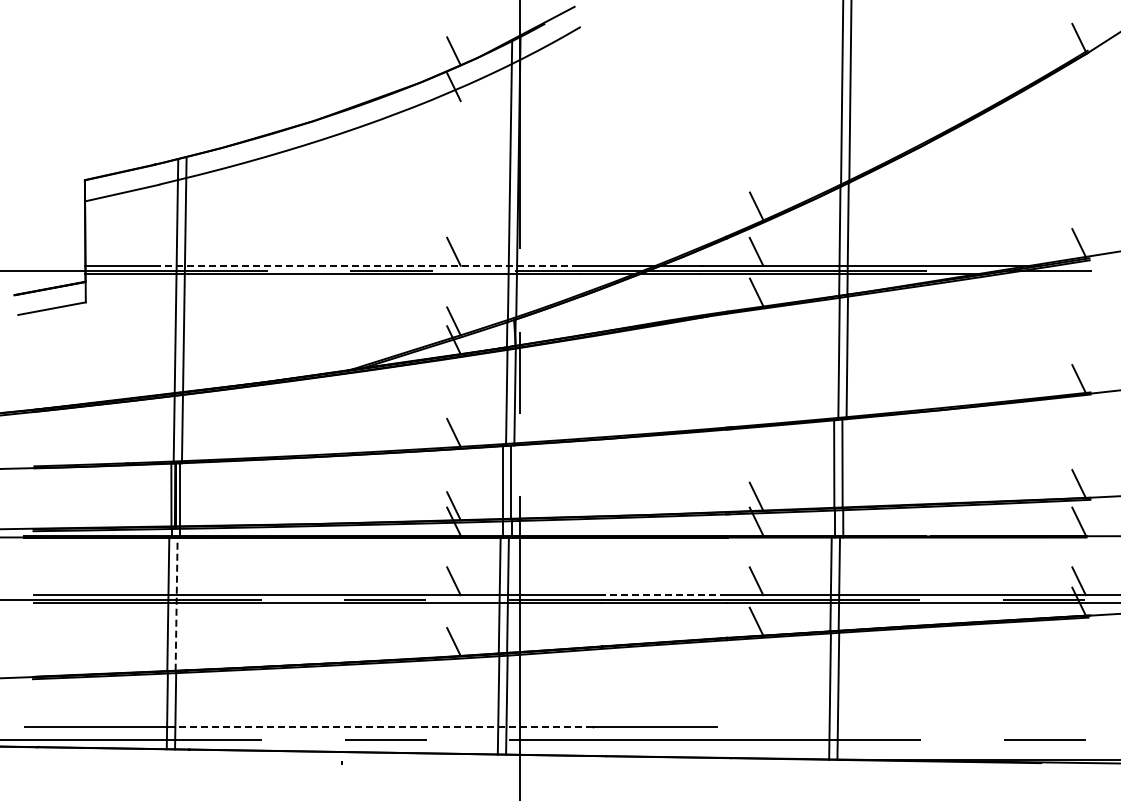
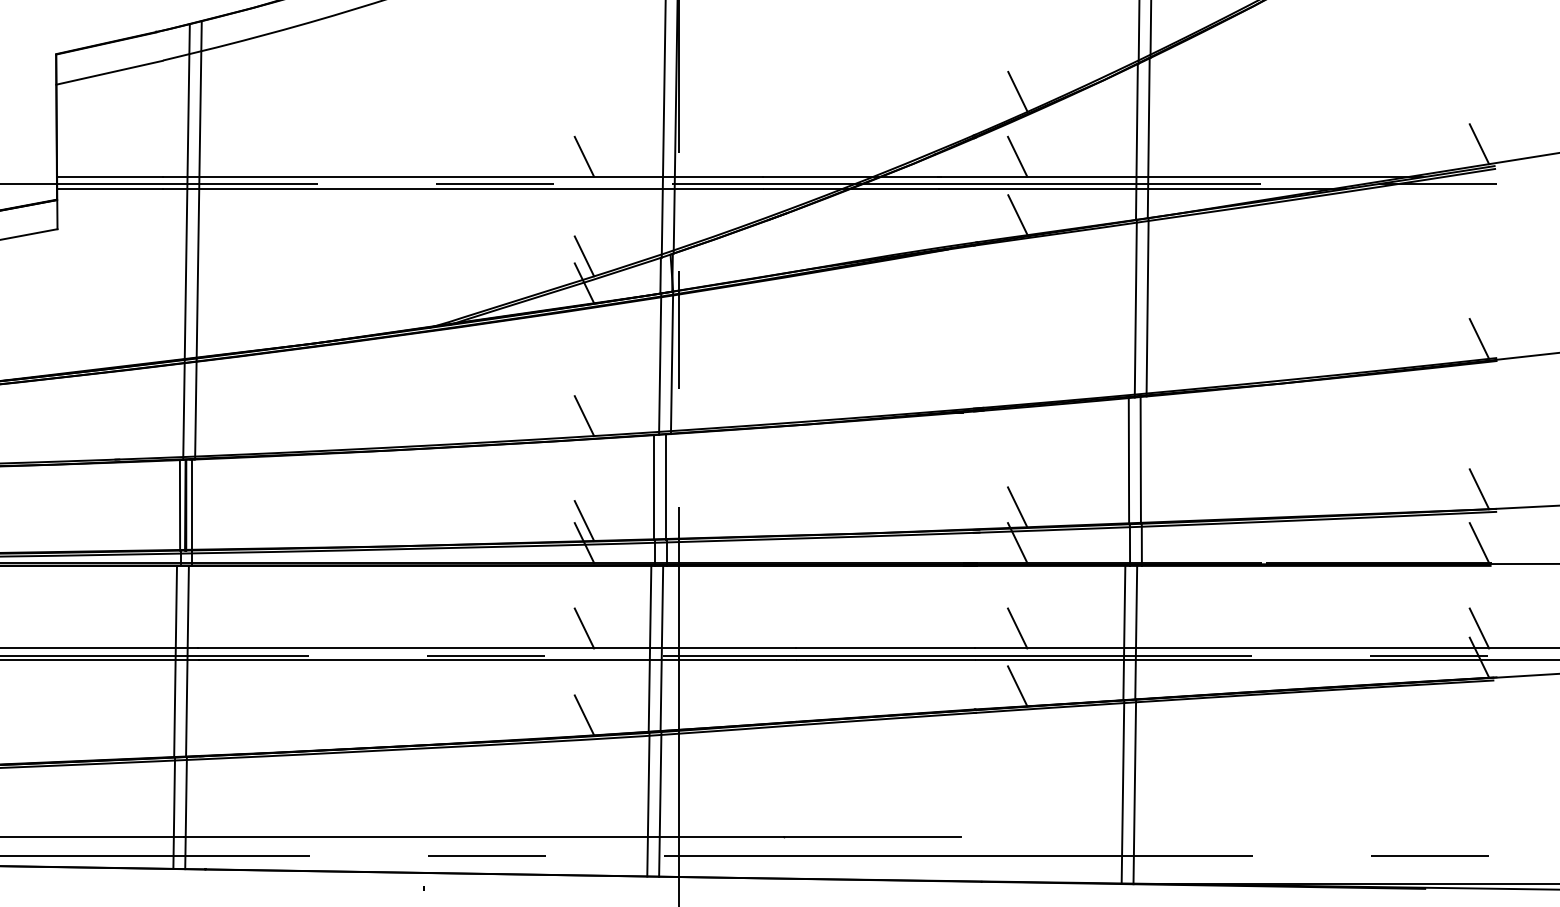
line: (369, 265) -> (463, 176), dashed -> solid
line: (663, 595) -> (884, 648), dashed -> solid
line: (176, 604) -> (187, 661), dashed -> solid
line: (383, 726) -> (483, 836), dashed -> solid

